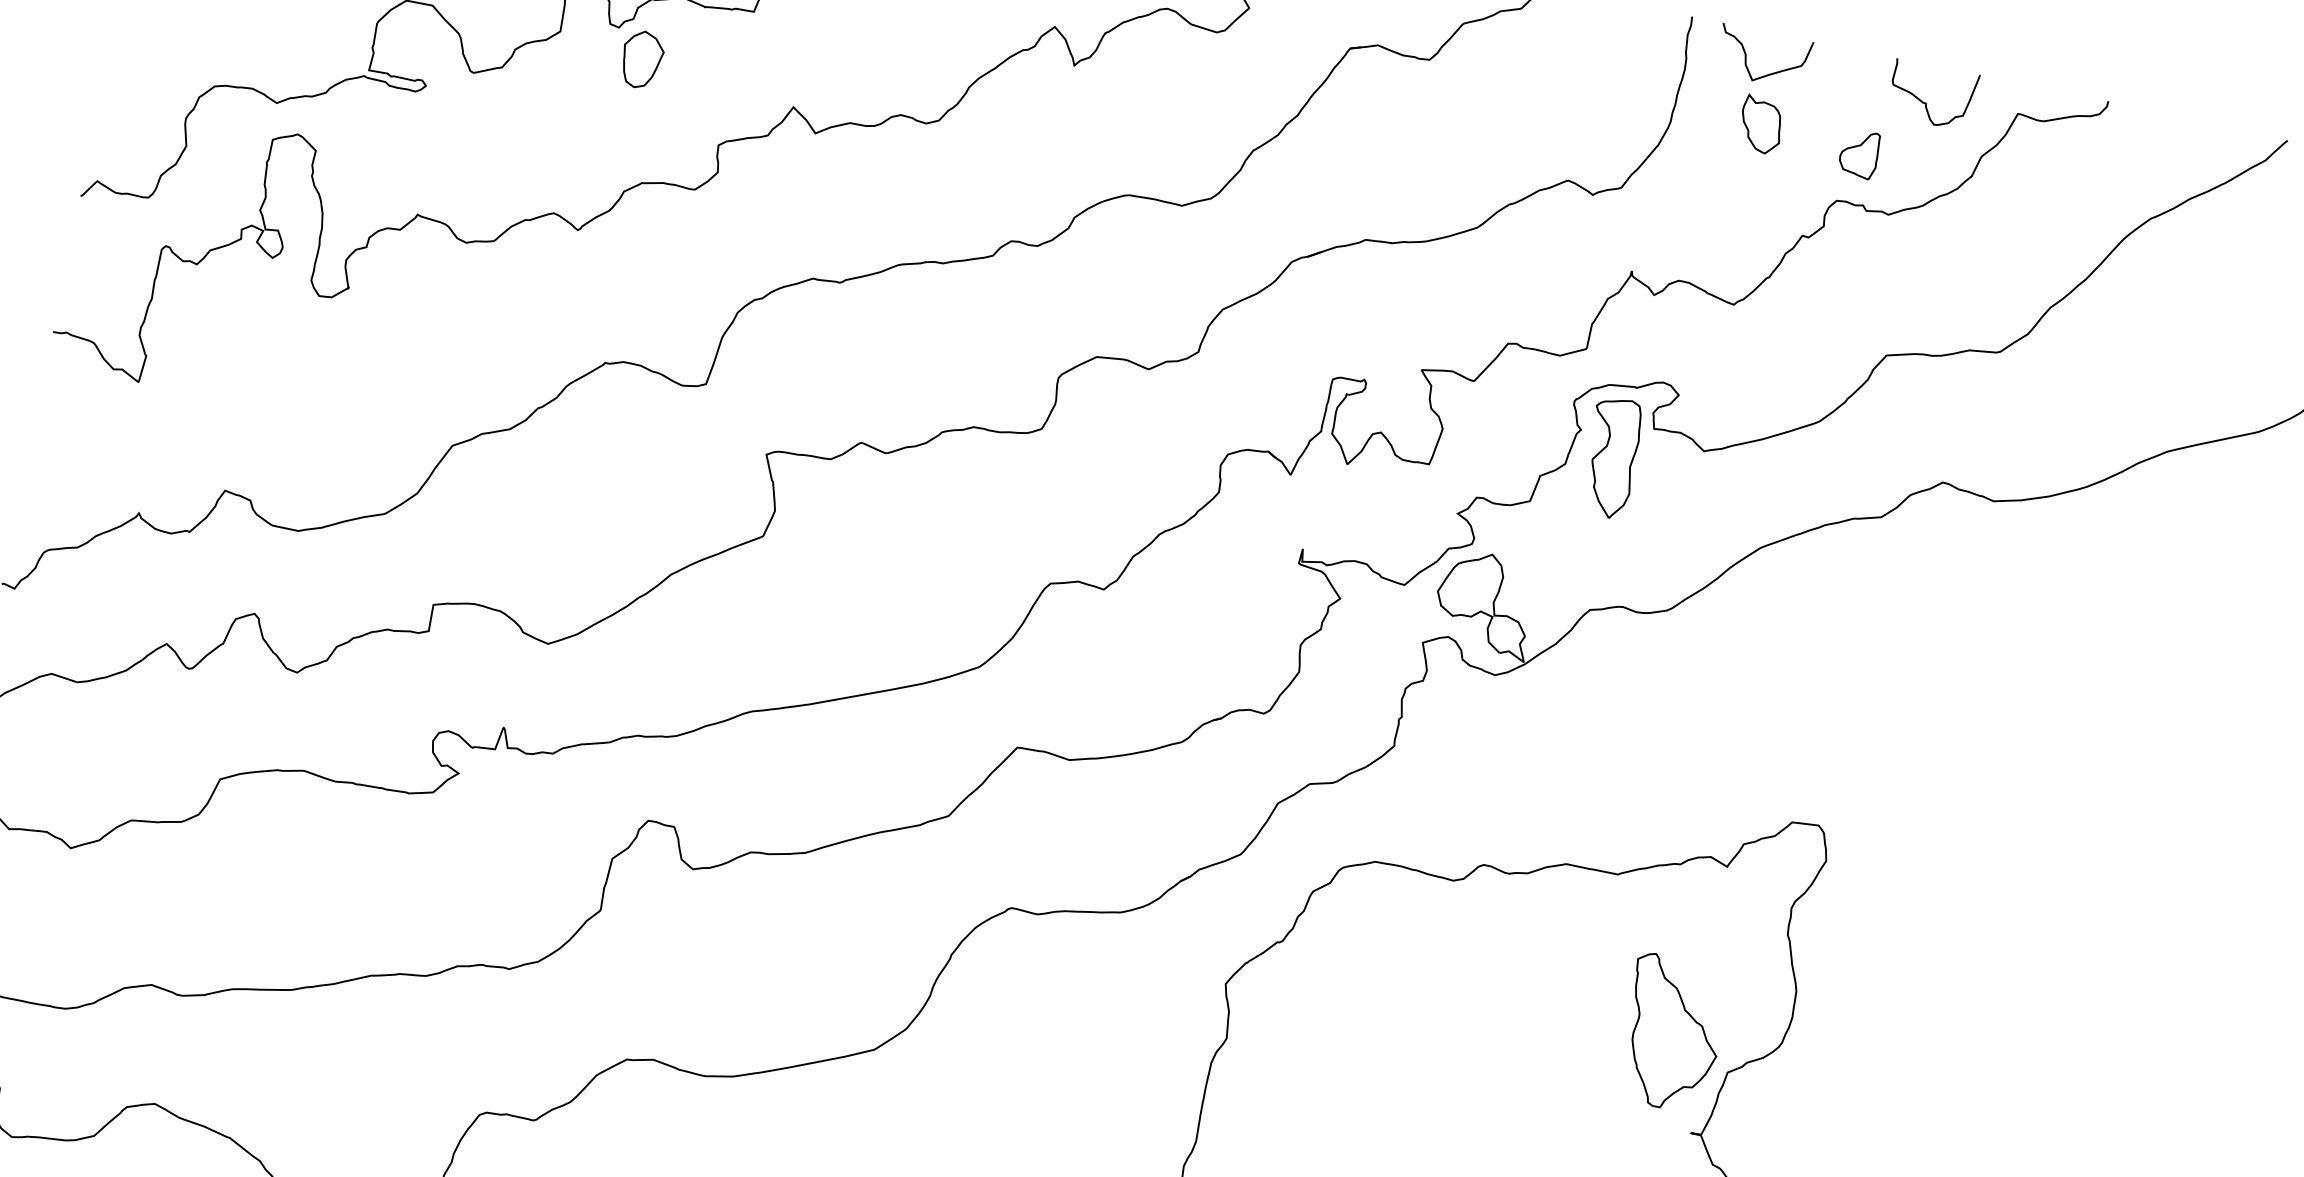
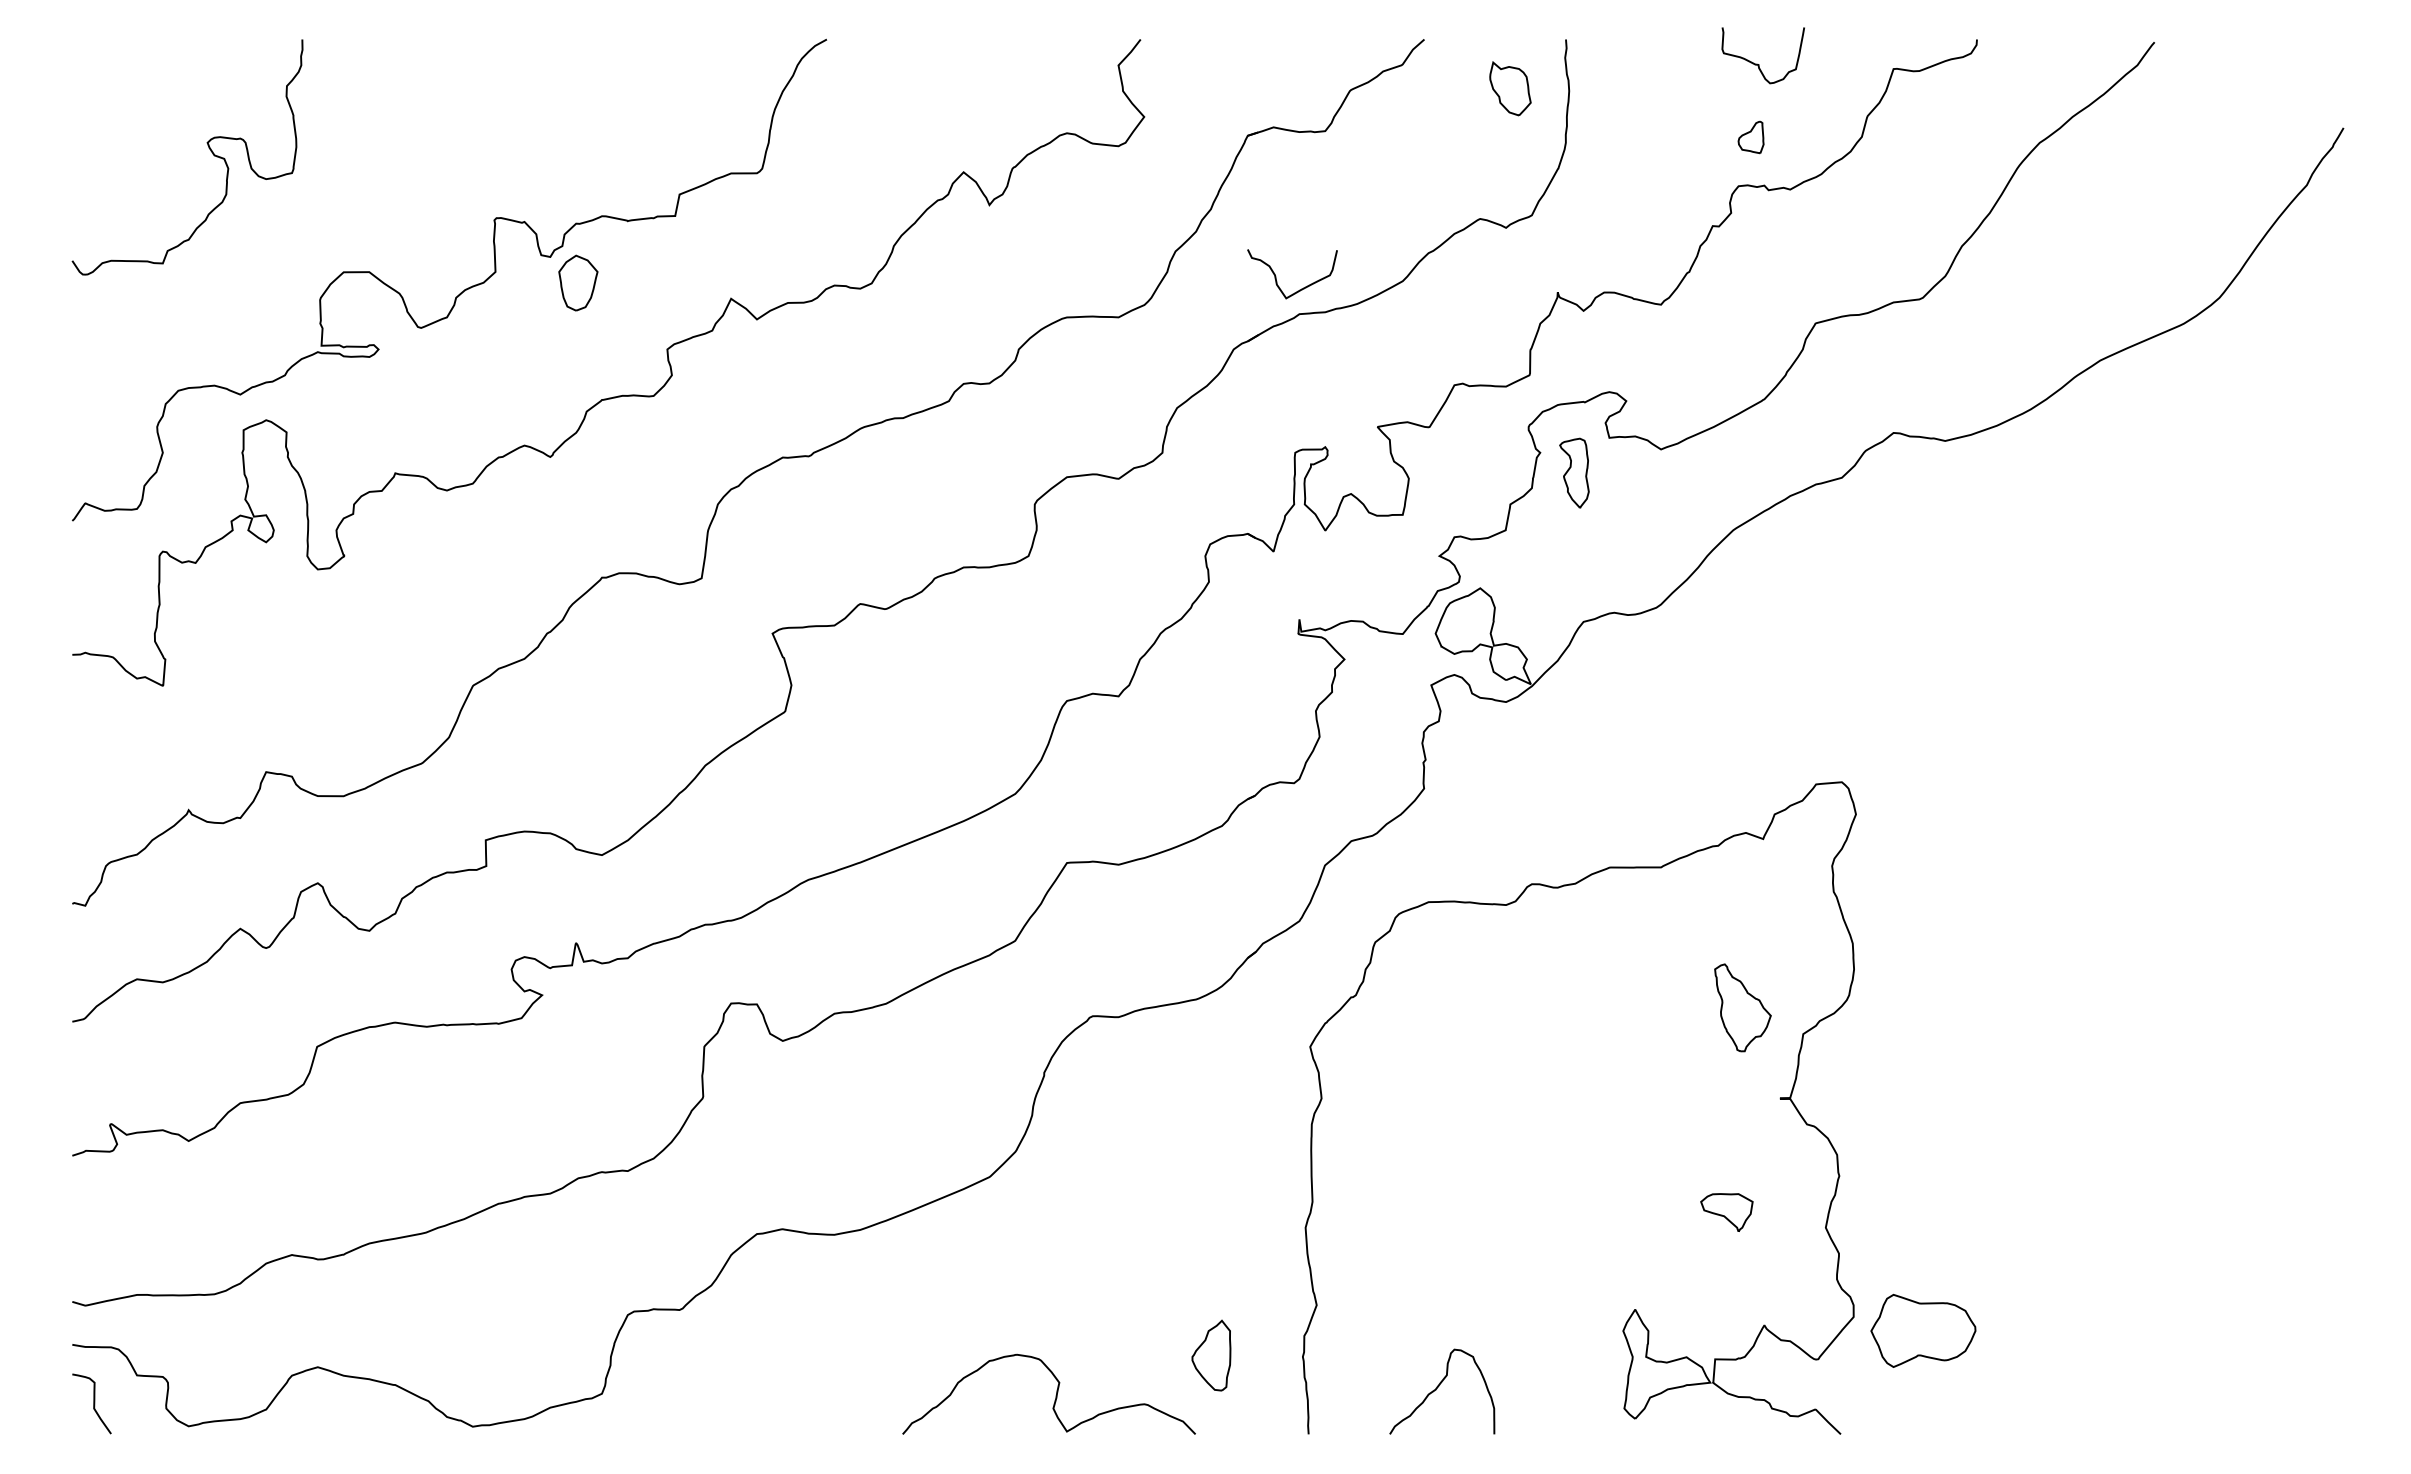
curve: (1746, 56) -> (1276, 276), moved
curve: (1925, 101) -> (1757, 63), moved
part: (1761, 124) -> (1510, 88), moved
part: (1858, 153) -> (1750, 137), size x0.7
part: (1611, 456) -> (1574, 472), size x0.6
part: (1671, 1033) -> (1742, 1007), size x0.6

